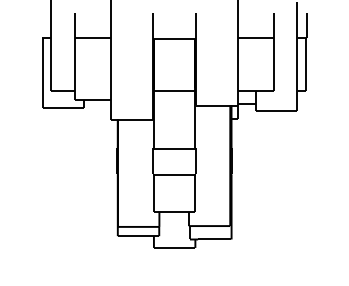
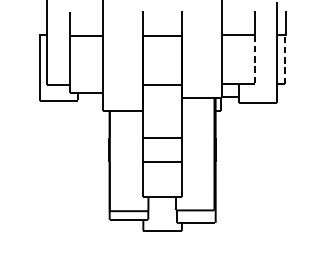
line: (306, 63) -> (285, 58), solid -> dashed
line: (273, 65) -> (254, 60), solid -> dashed

